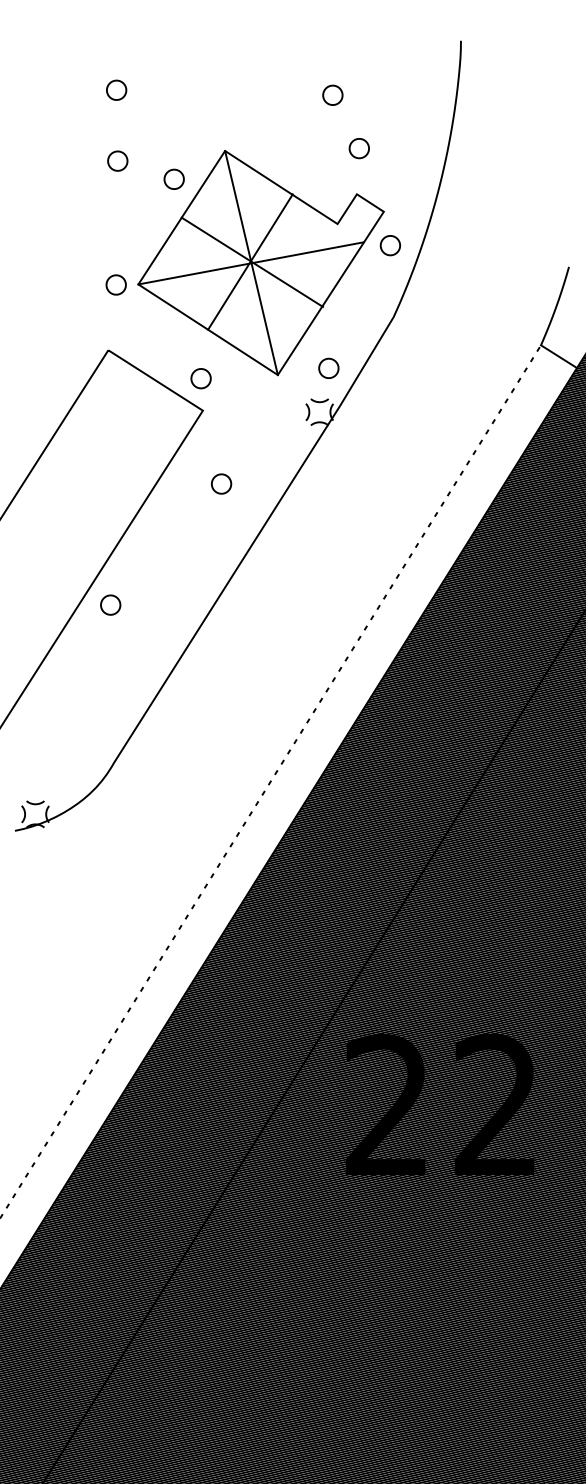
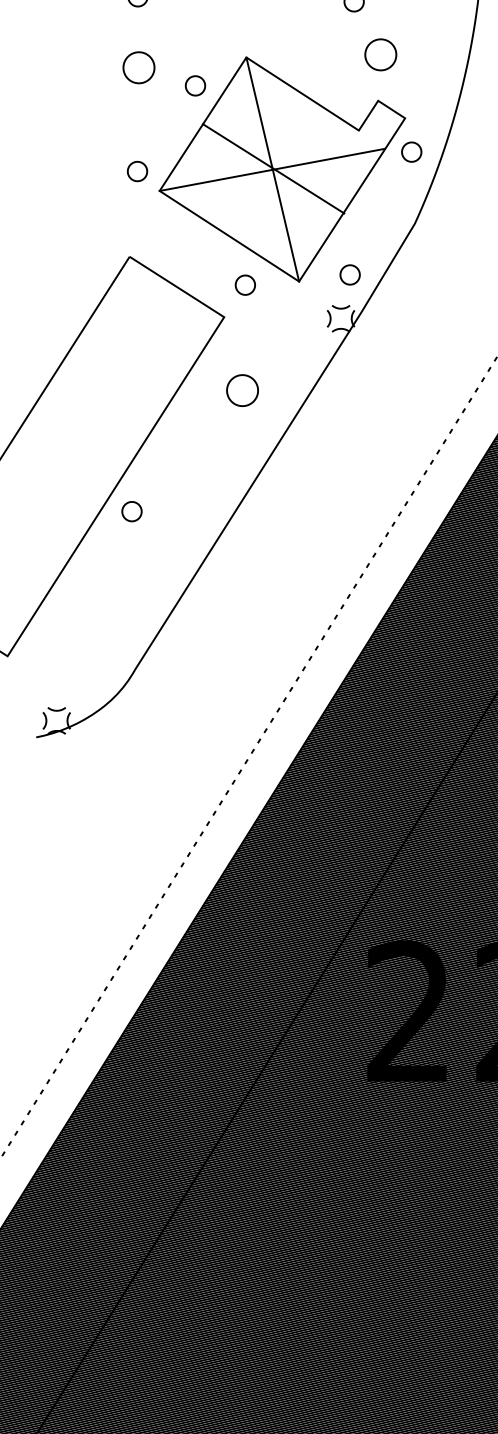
part: (358, 148) -> (379, 55), size x1.6
part: (117, 160) -> (138, 67), size x1.6
line: (250, 261) -> (271, 168), removed
part: (115, 284) -> (136, 171), moved
part: (200, 378) -> (244, 285), moved
part: (221, 483) -> (242, 390), size x1.6

